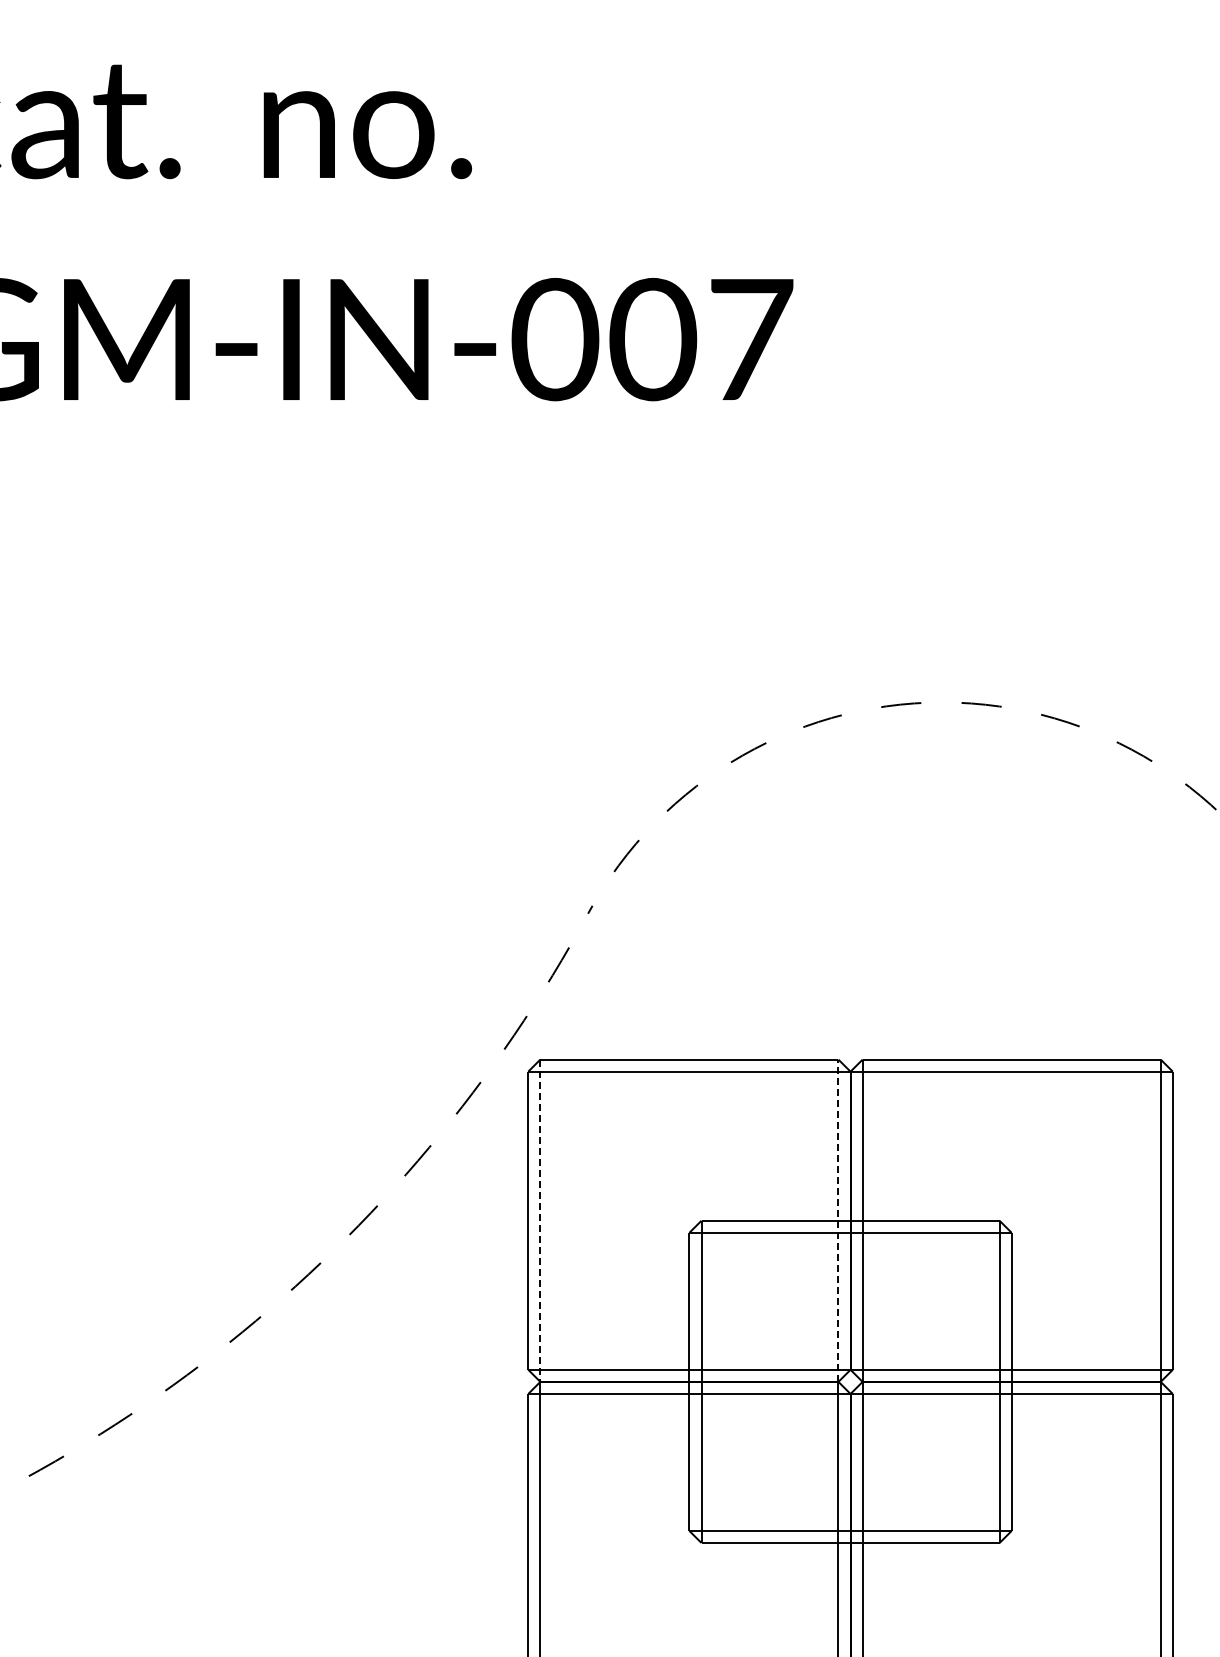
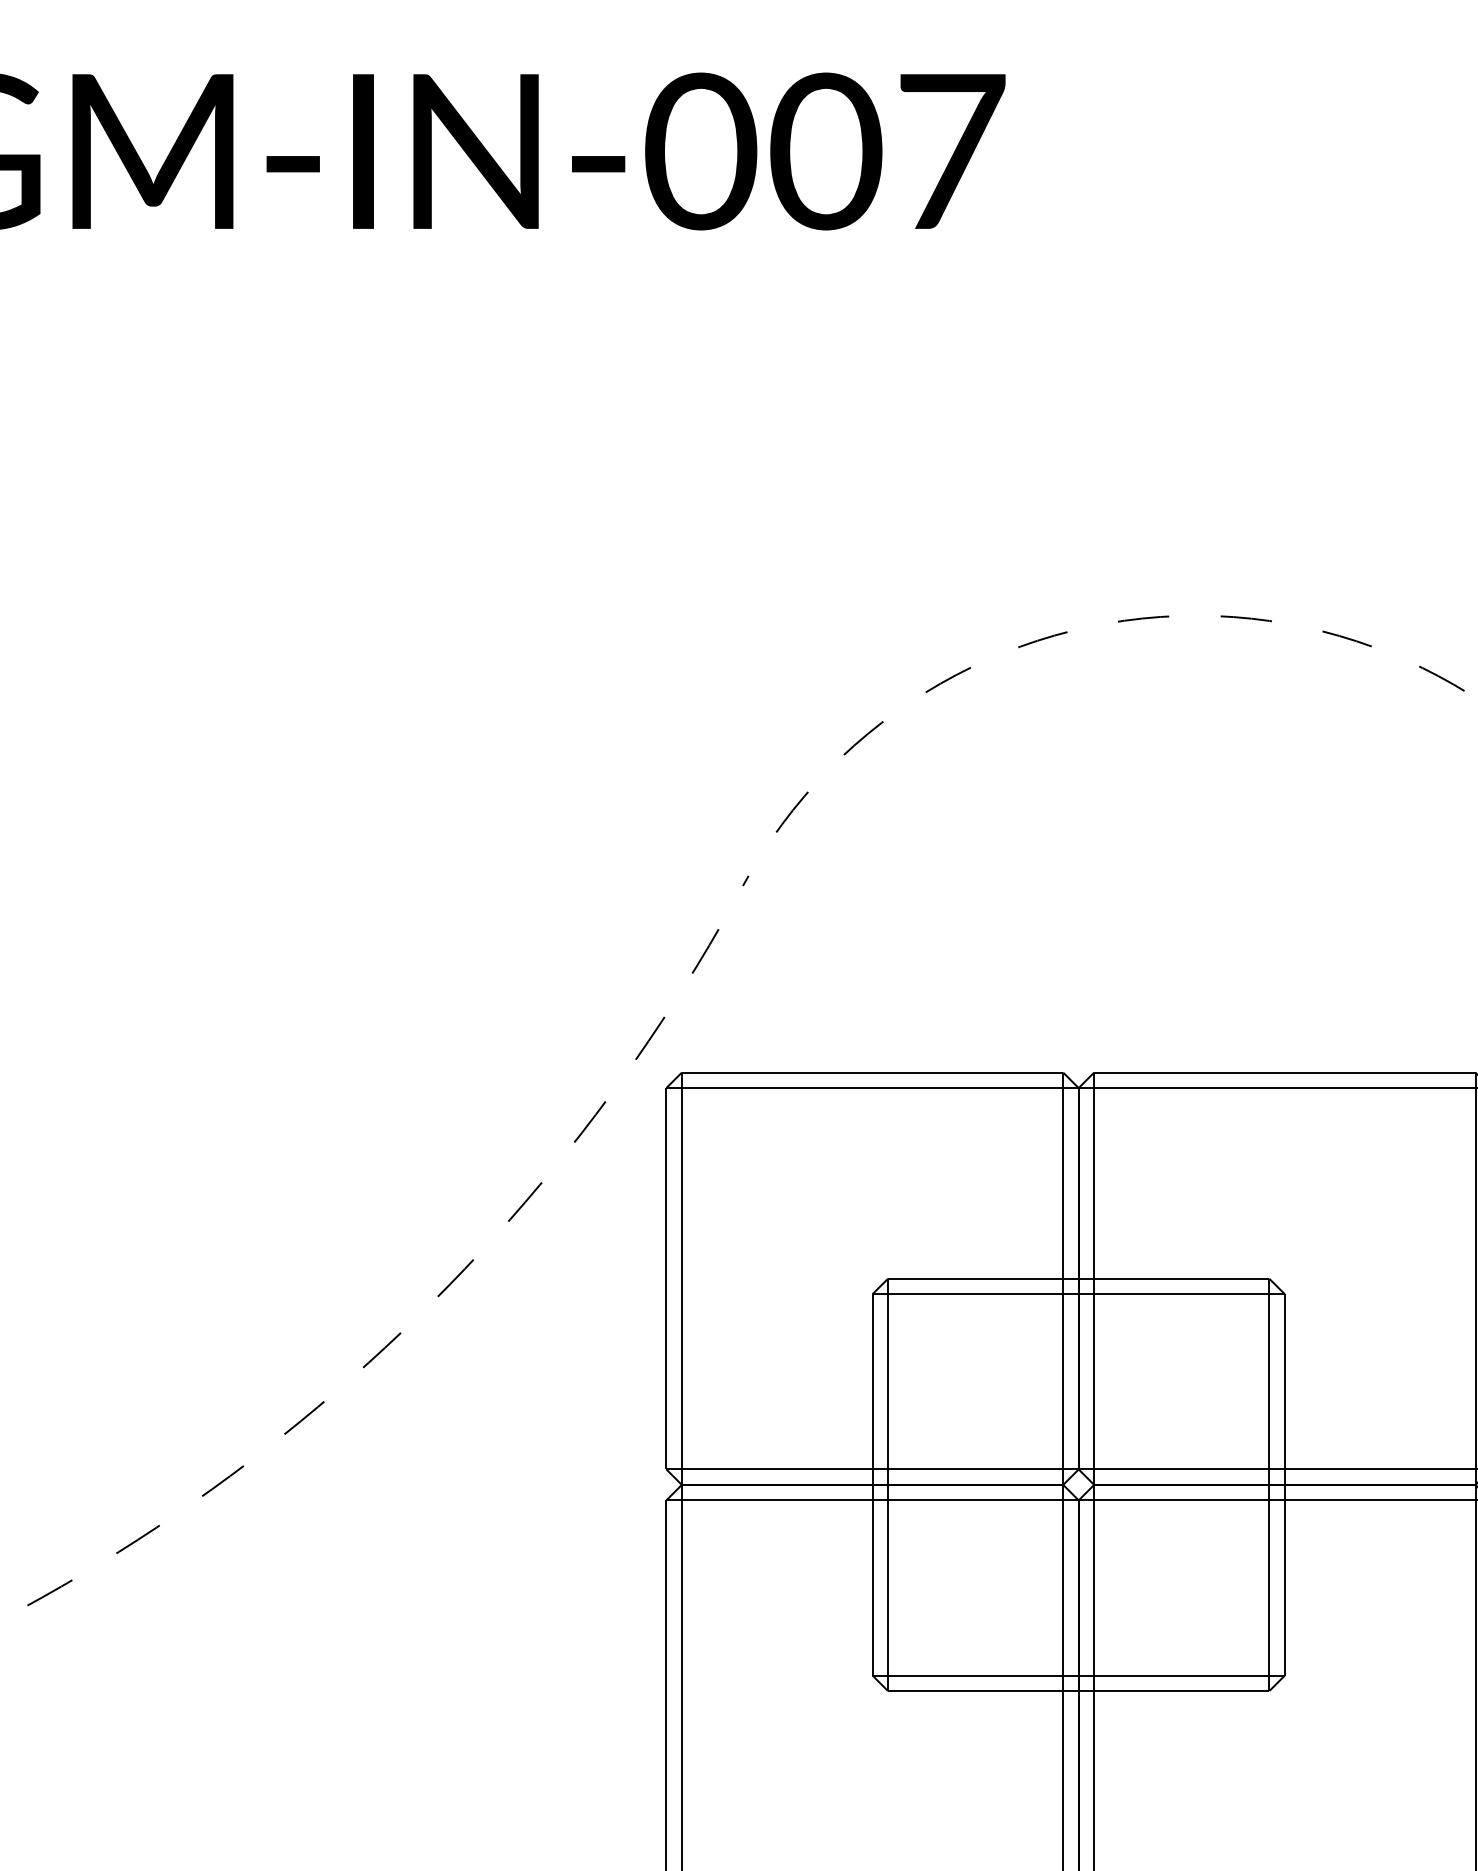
line: (838, 1220) -> (1063, 1278), dashed -> solid
line: (540, 1221) -> (682, 1279), dashed -> solid

